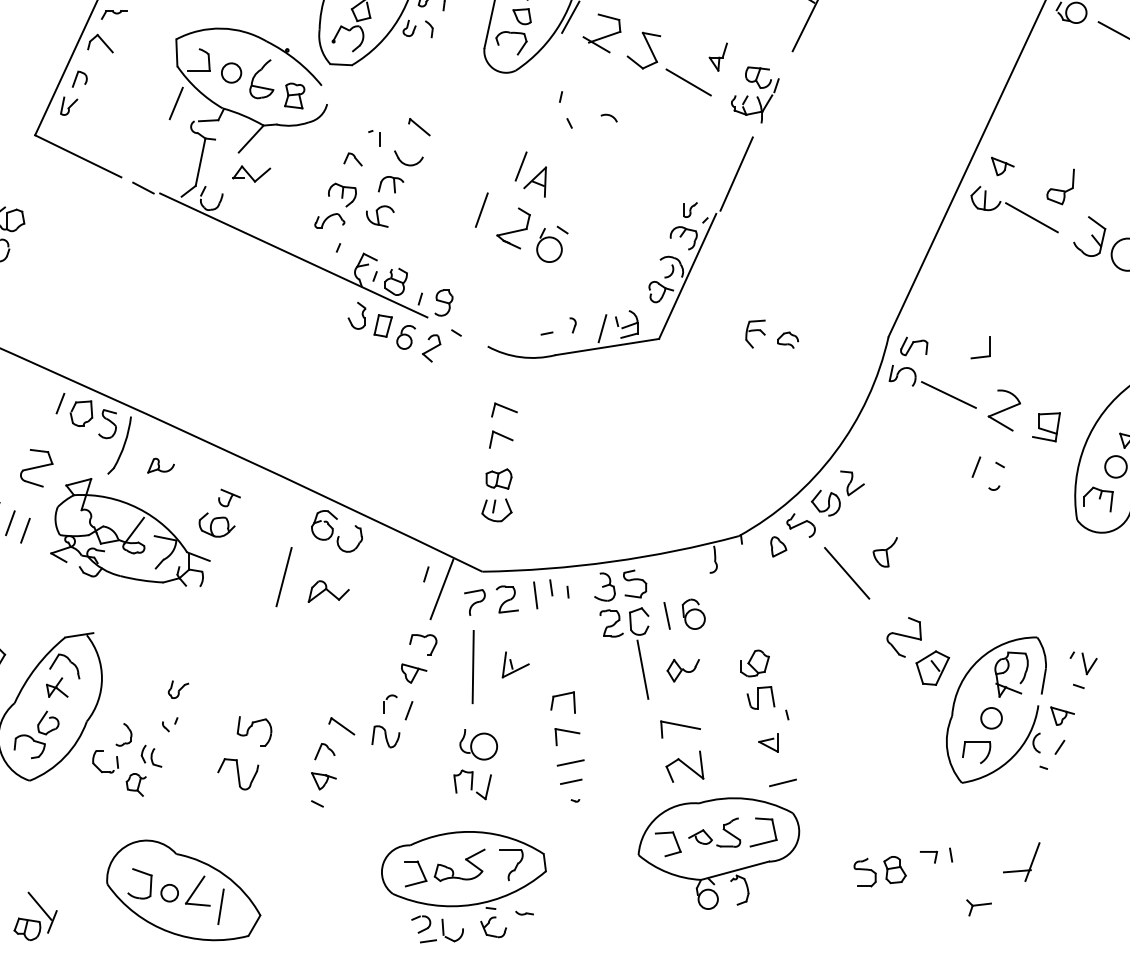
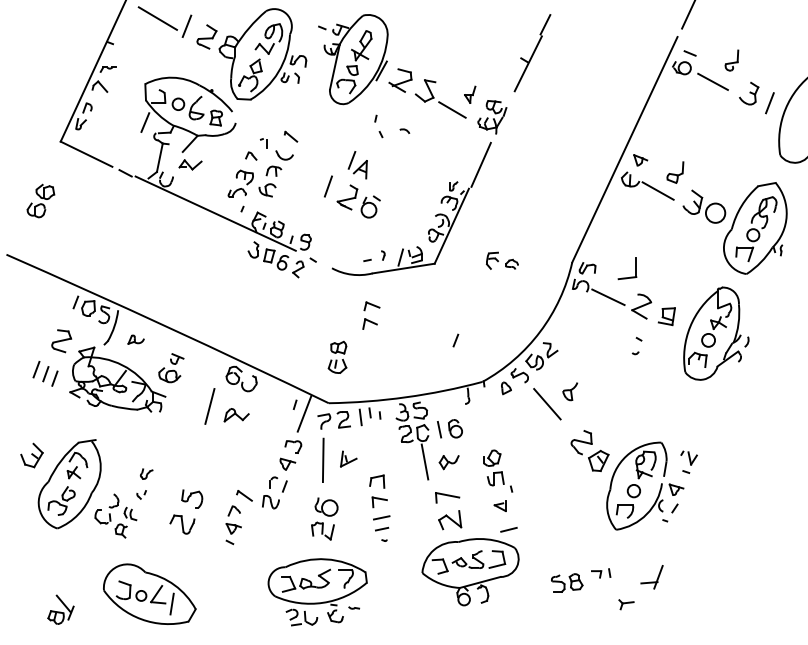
part: (980, 346) -> (627, 268), size x1.6
part: (503, 425) -> (371, 315), moved
line: (975, 467) -> (455, 340), moved

